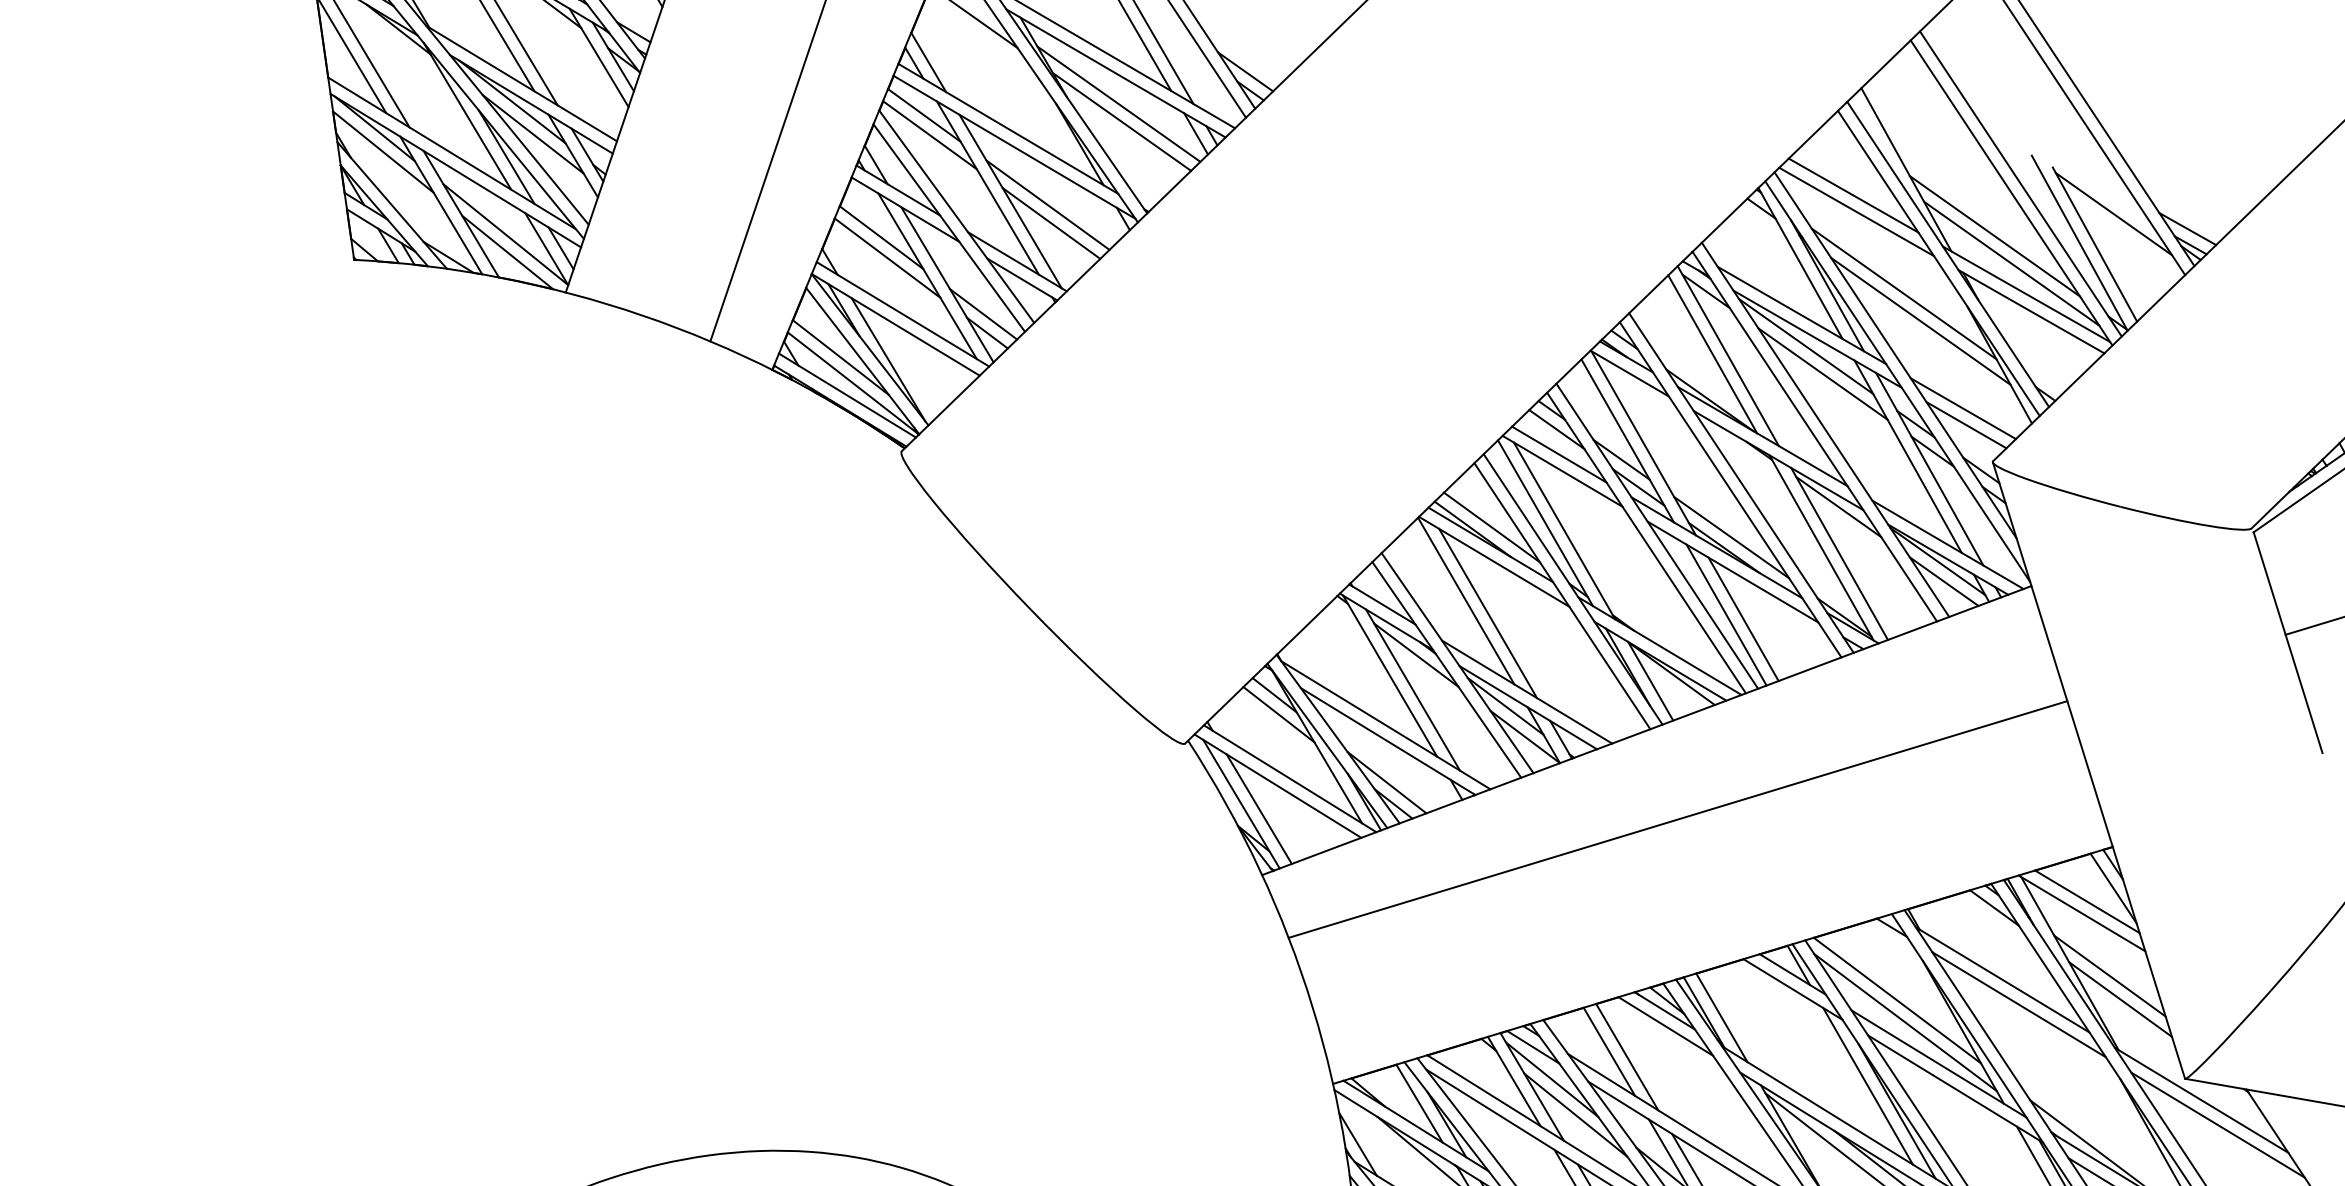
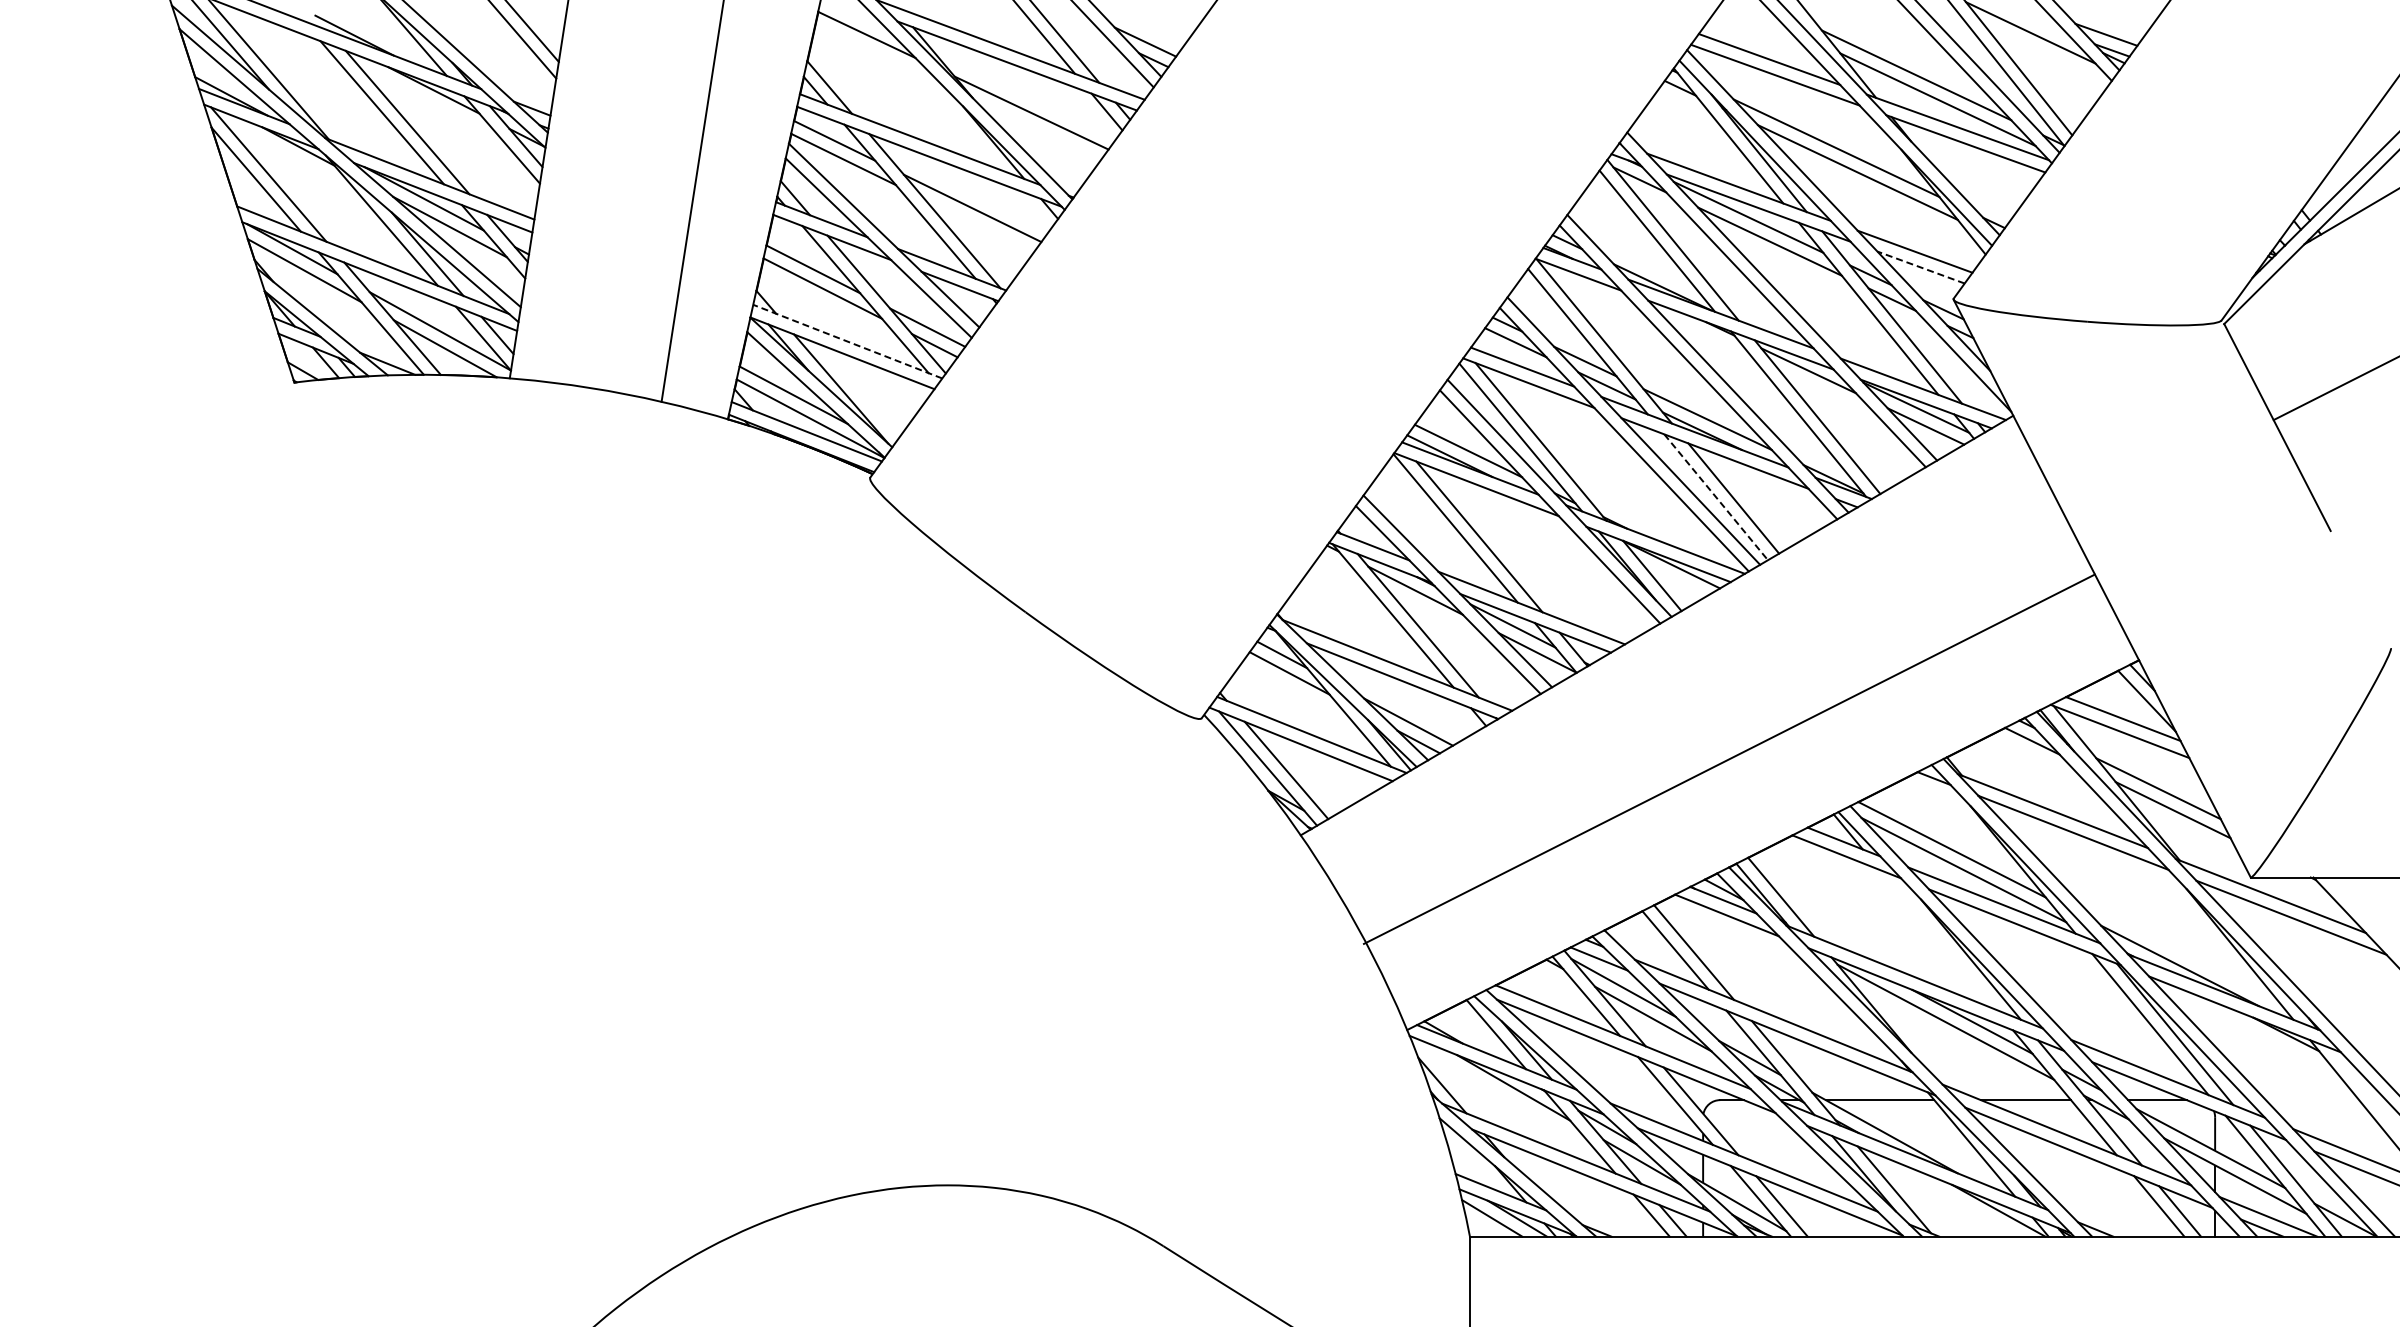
line: (1119, 103) -> (1025, 95), removed
line: (1050, 222) -> (978, 225), removed
line: (902, 314) -> (847, 341), solid -> dashed
line: (1965, 425) -> (1920, 267), solid -> dashed
line: (1726, 615) -> (1716, 497), solid -> dashed
line: (1677, 818) -> (1728, 758), moved
line: (1867, 1085) -> (1937, 939), removed

